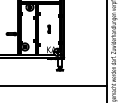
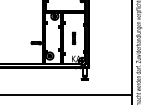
part: (48, 28) -> (73, 37), size x1.67

